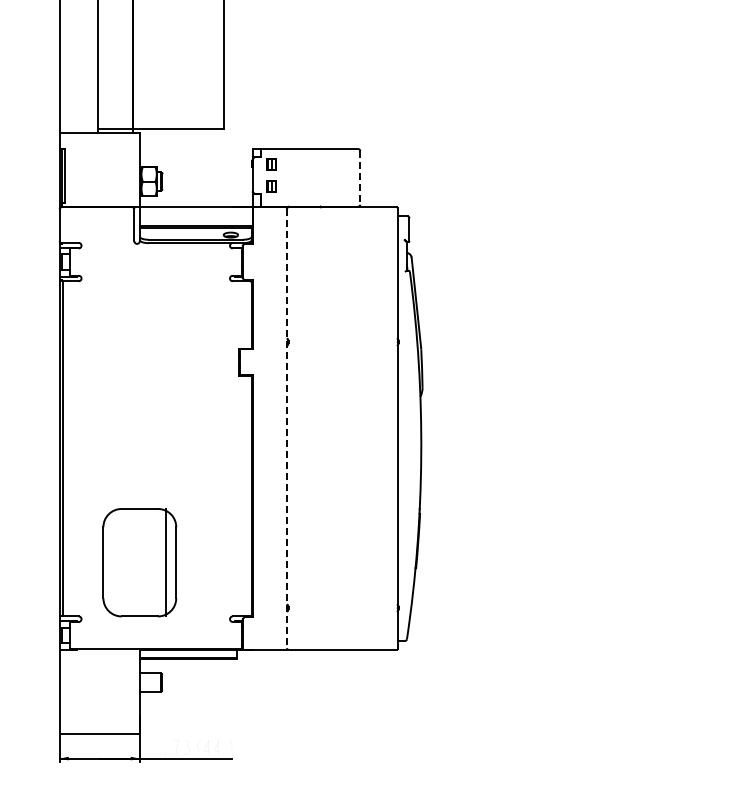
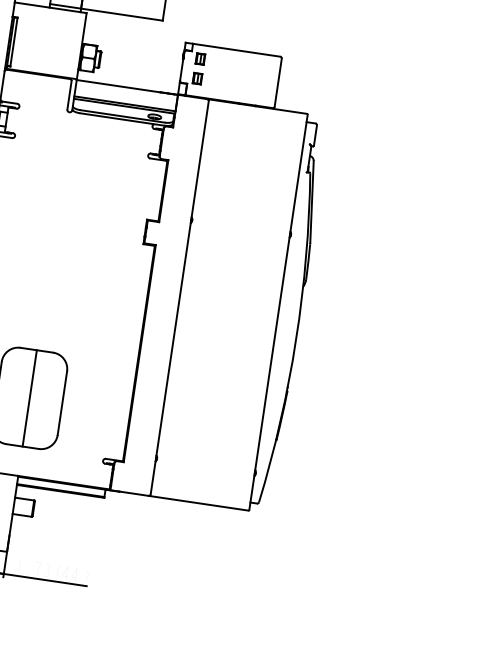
line: (360, 177) -> (278, 82), dashed -> solid
line: (287, 428) -> (179, 297), dashed -> solid
line: (165, 562) -> (29, 398), moved

